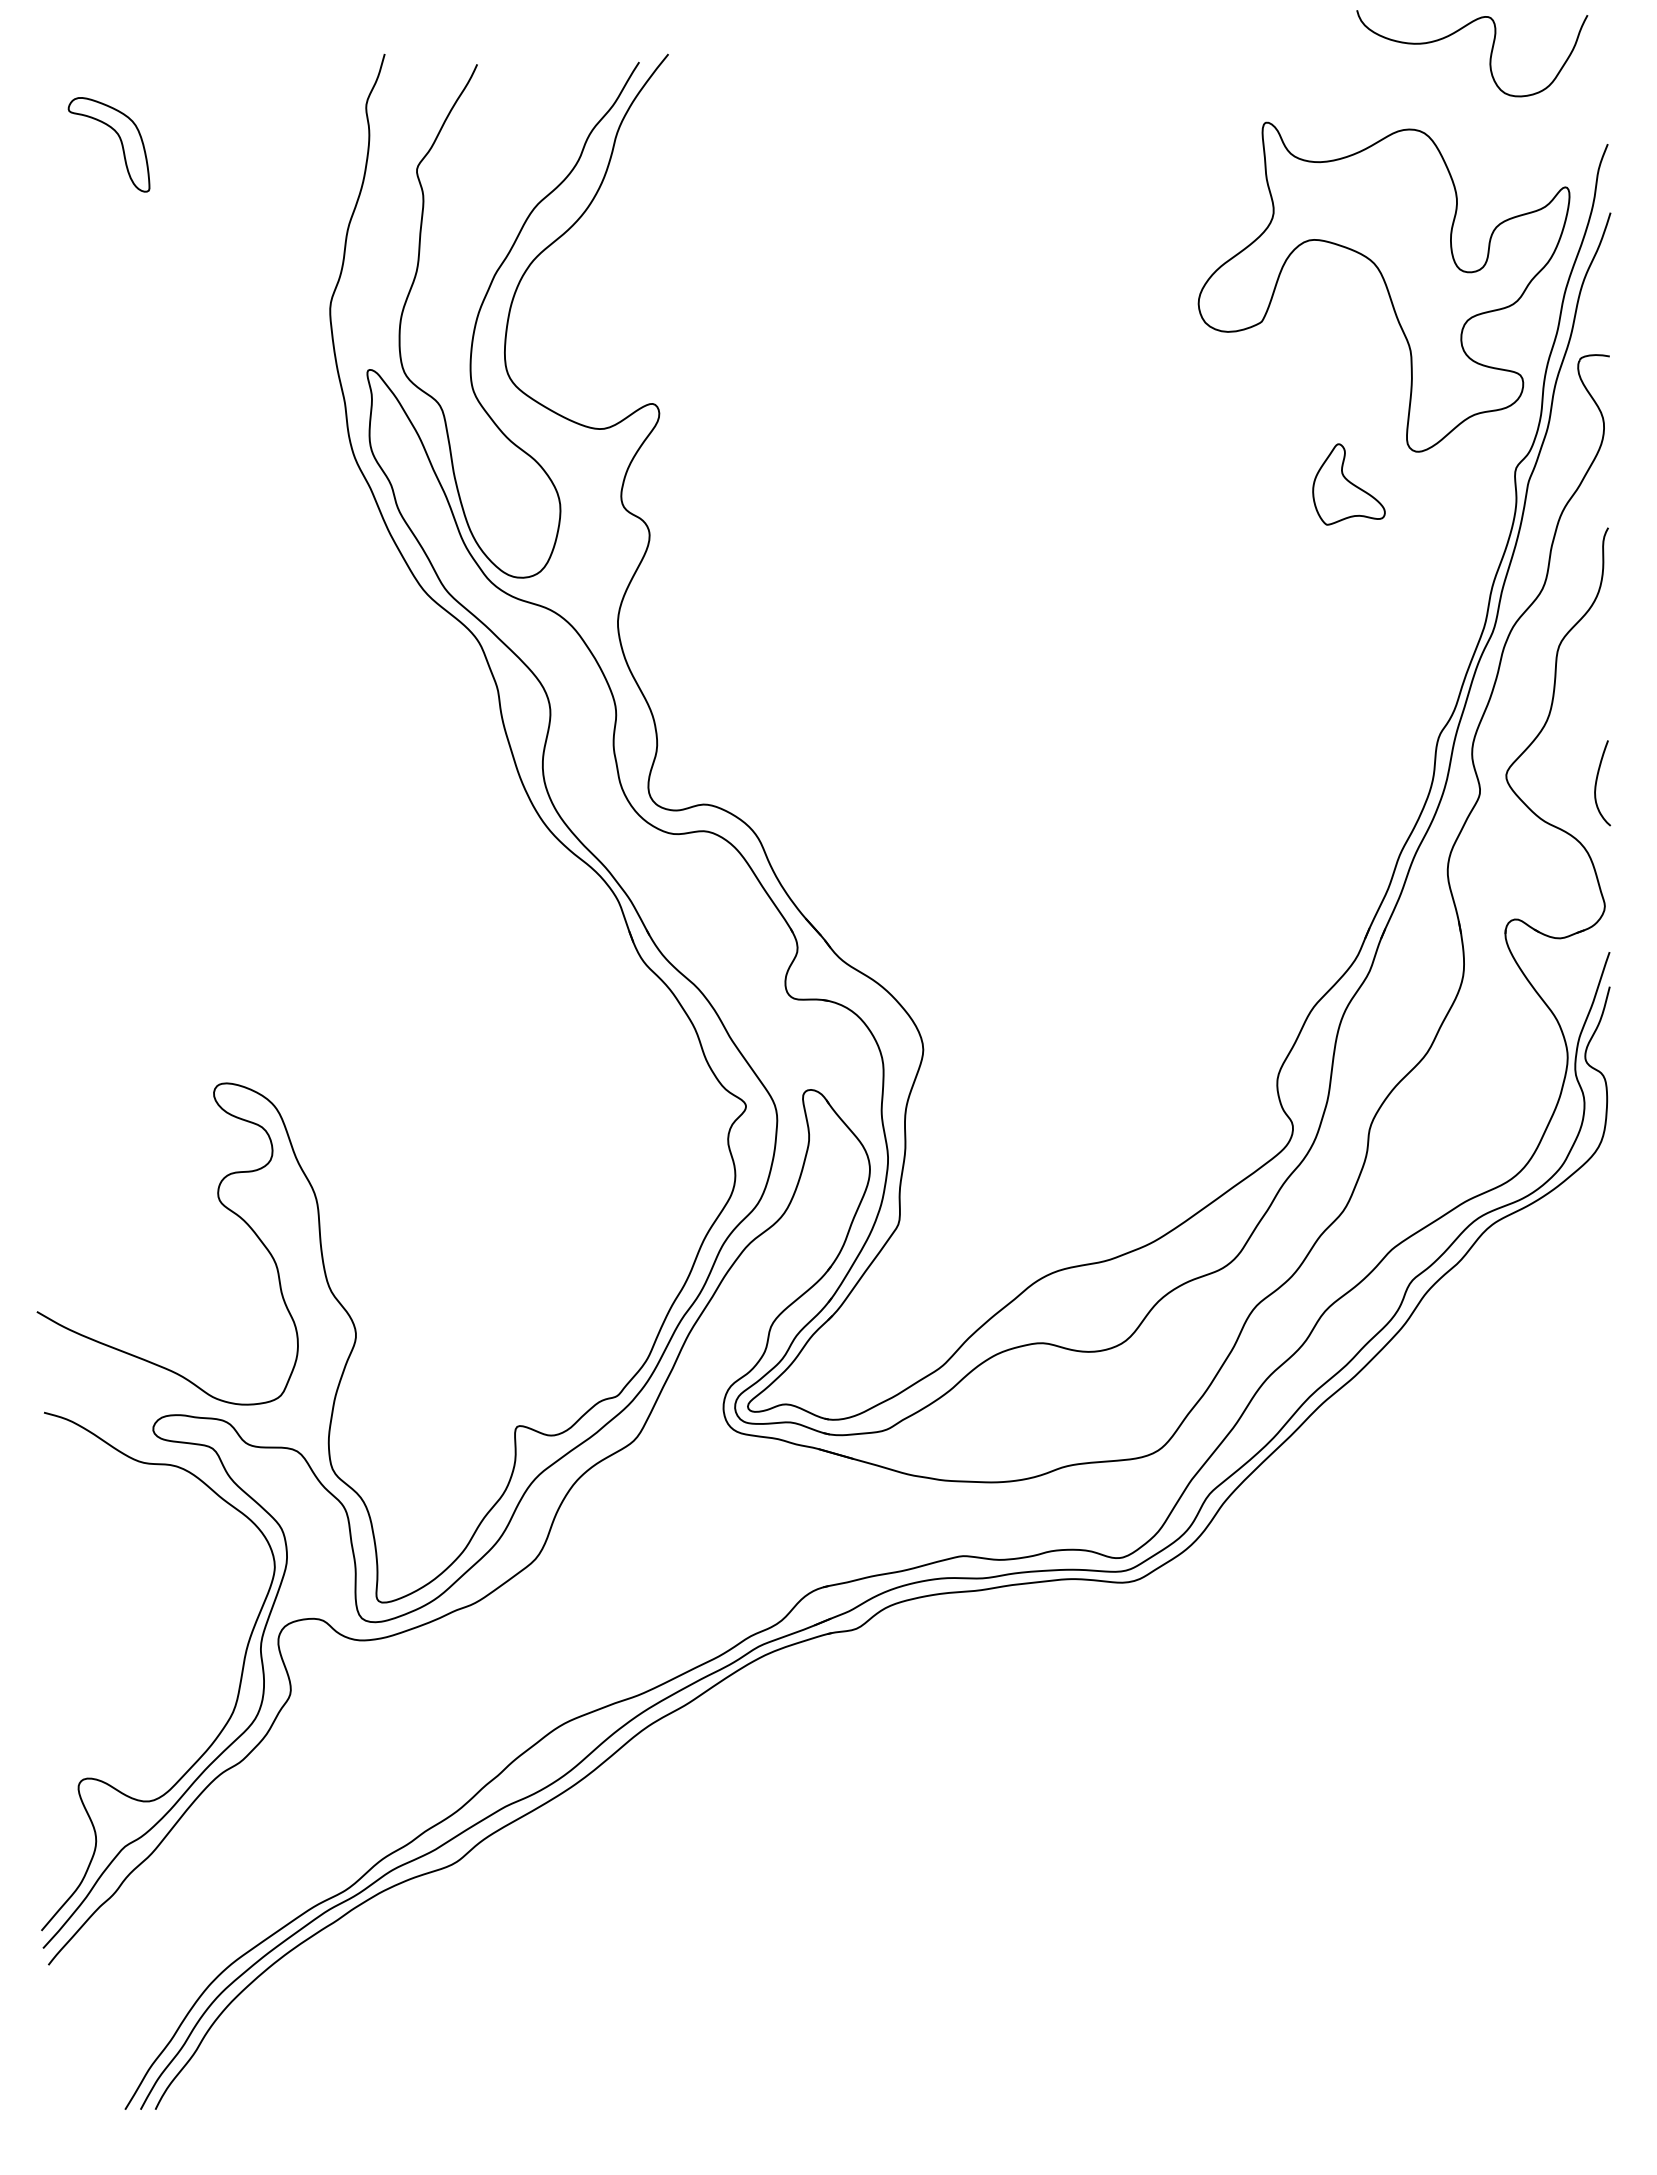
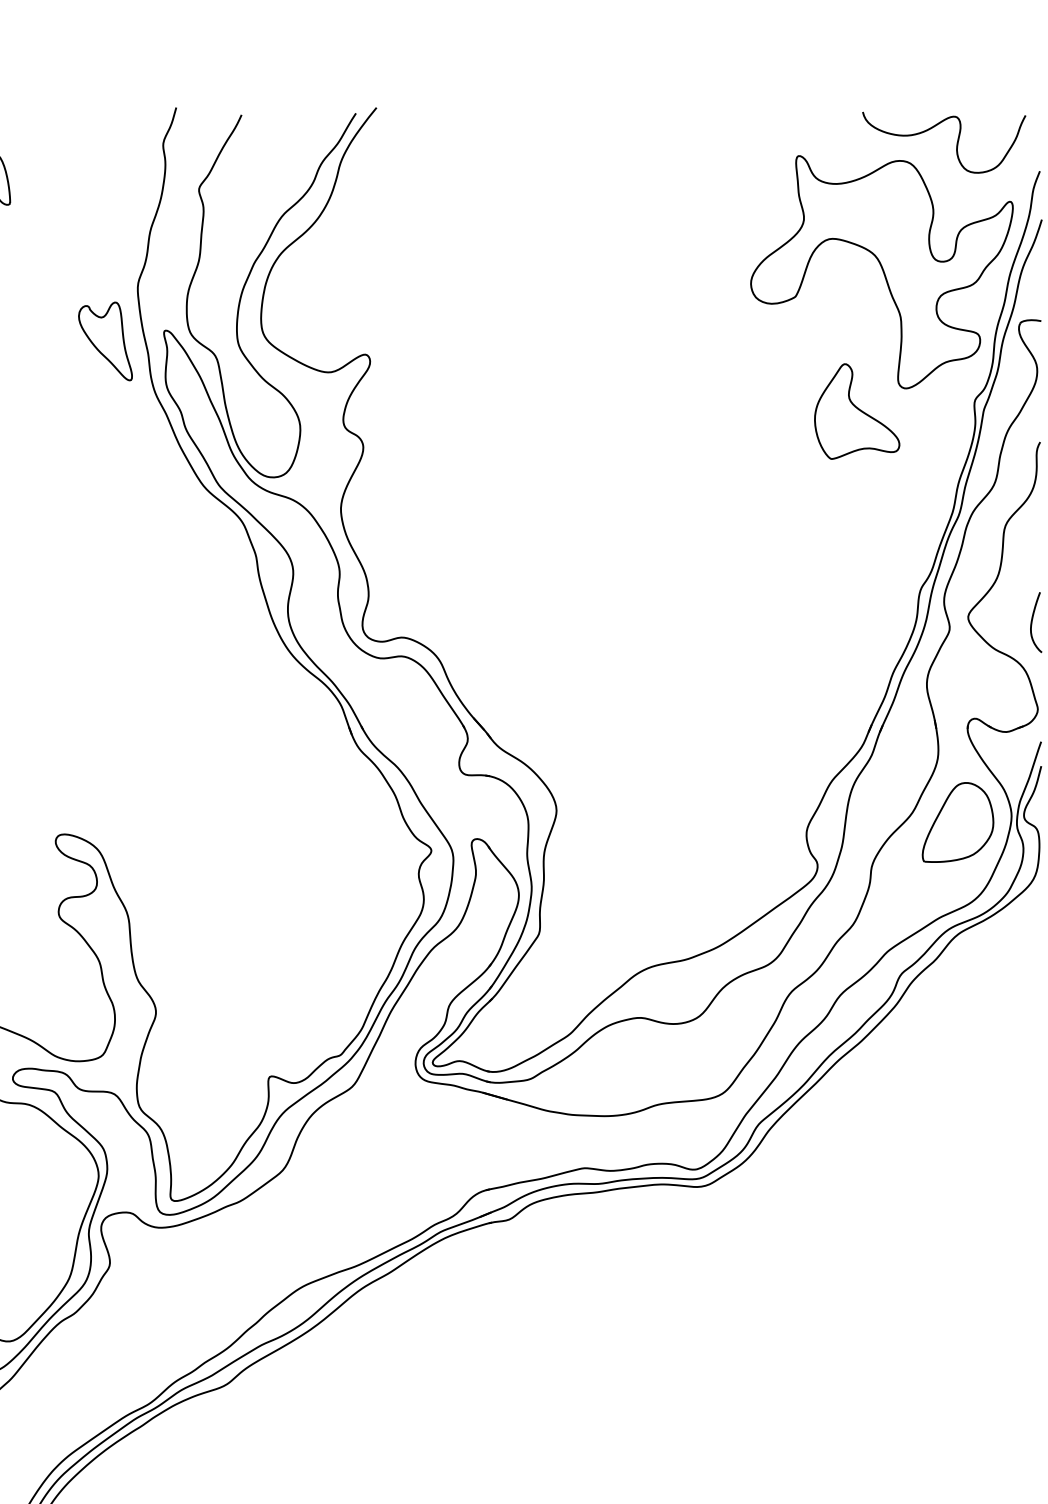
curve: (1489, 58) -> (956, 146), moved
part: (284, 385) -> (105, 341), added
part: (1348, 484) -> (856, 411), size x1.67
part: (1491, 1066) -> (957, 822), added

